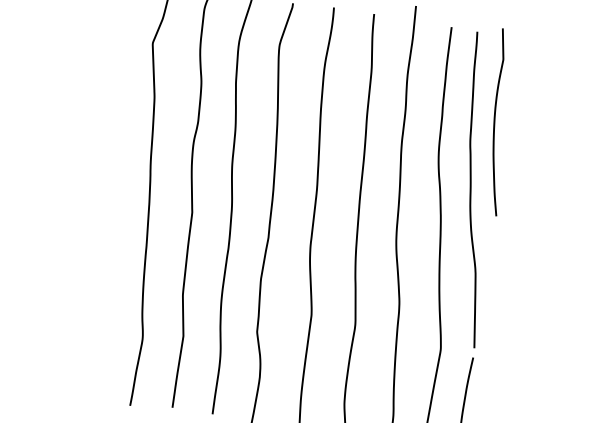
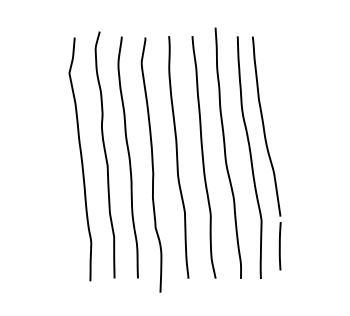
curve: (495, 120) -> (271, 85), removed

